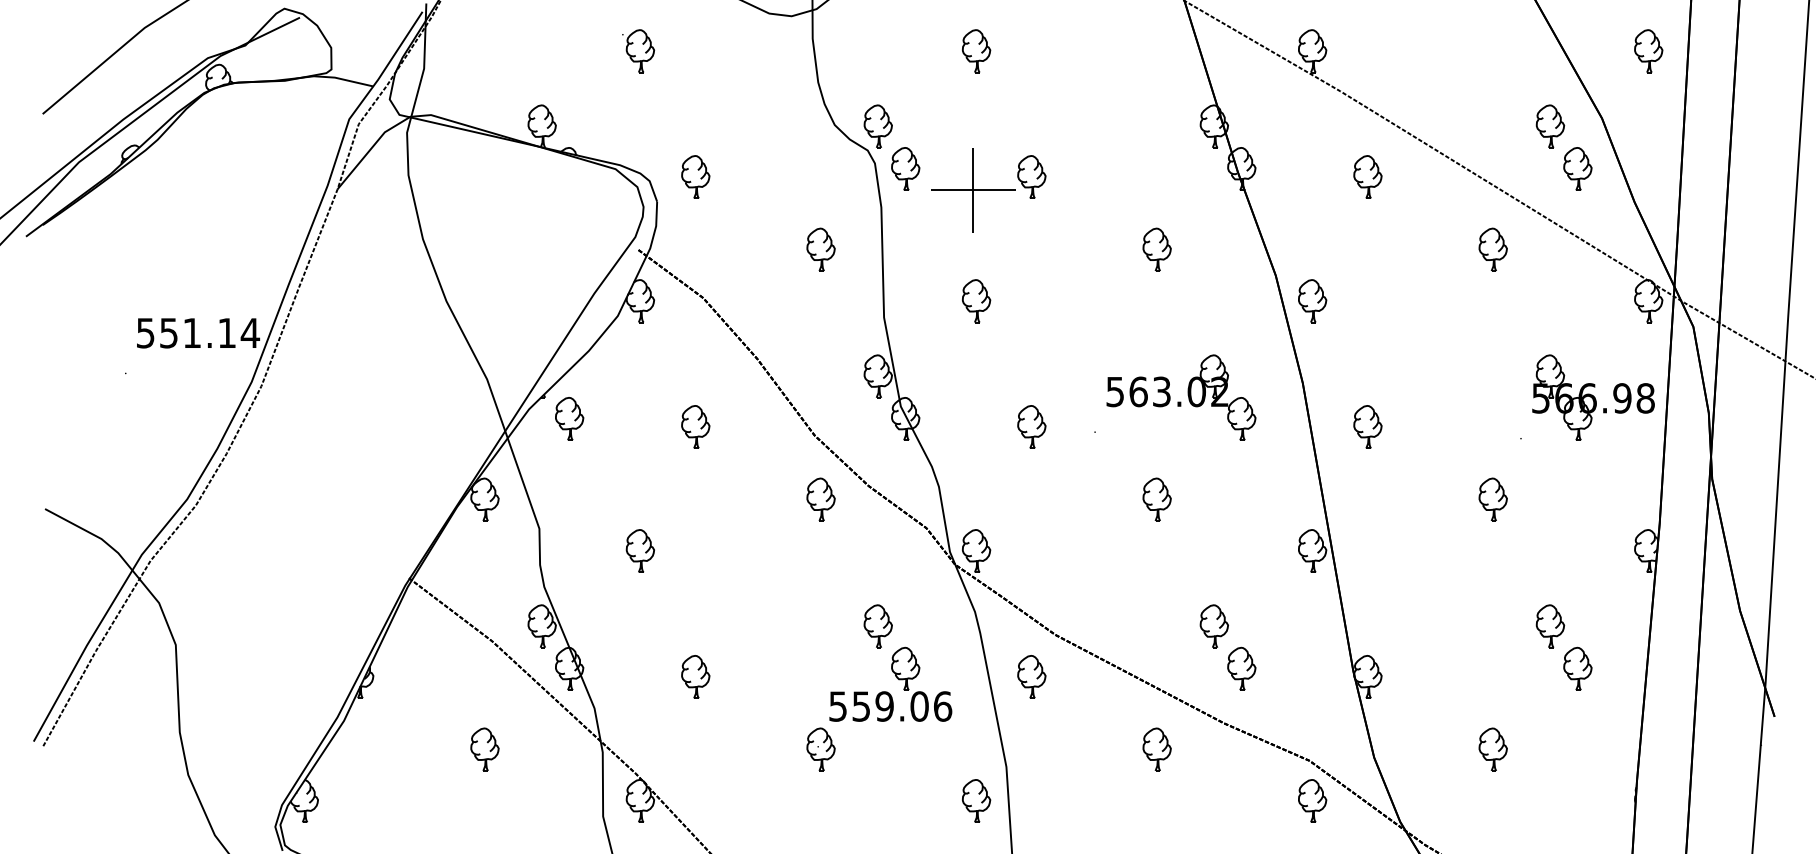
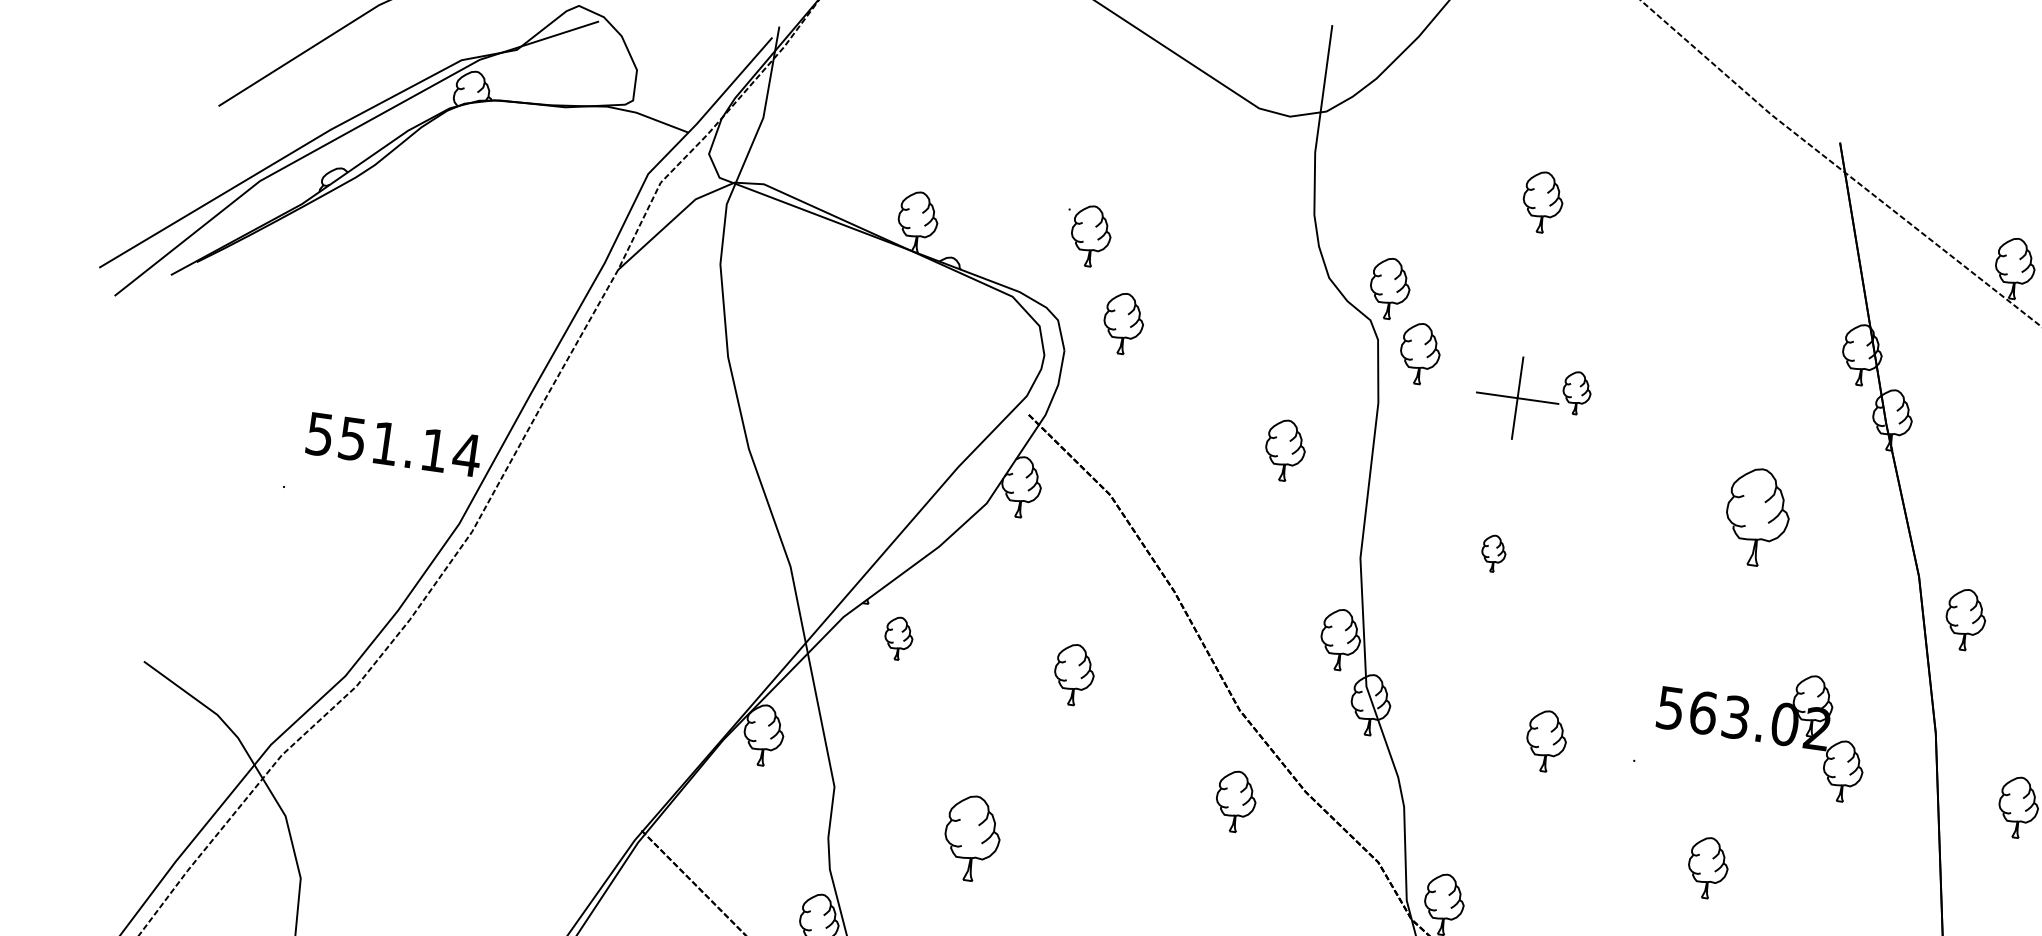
part: (638, 51) -> (1088, 236), moved
part: (988, 190) -> (1532, 400), size x0.7
part: (1156, 249) -> (1756, 516), size x1.6
part: (976, 301) -> (1493, 553), size x0.6
part: (569, 418) -> (898, 637), size x0.7
part: (639, 550) -> (970, 837), size x1.4

